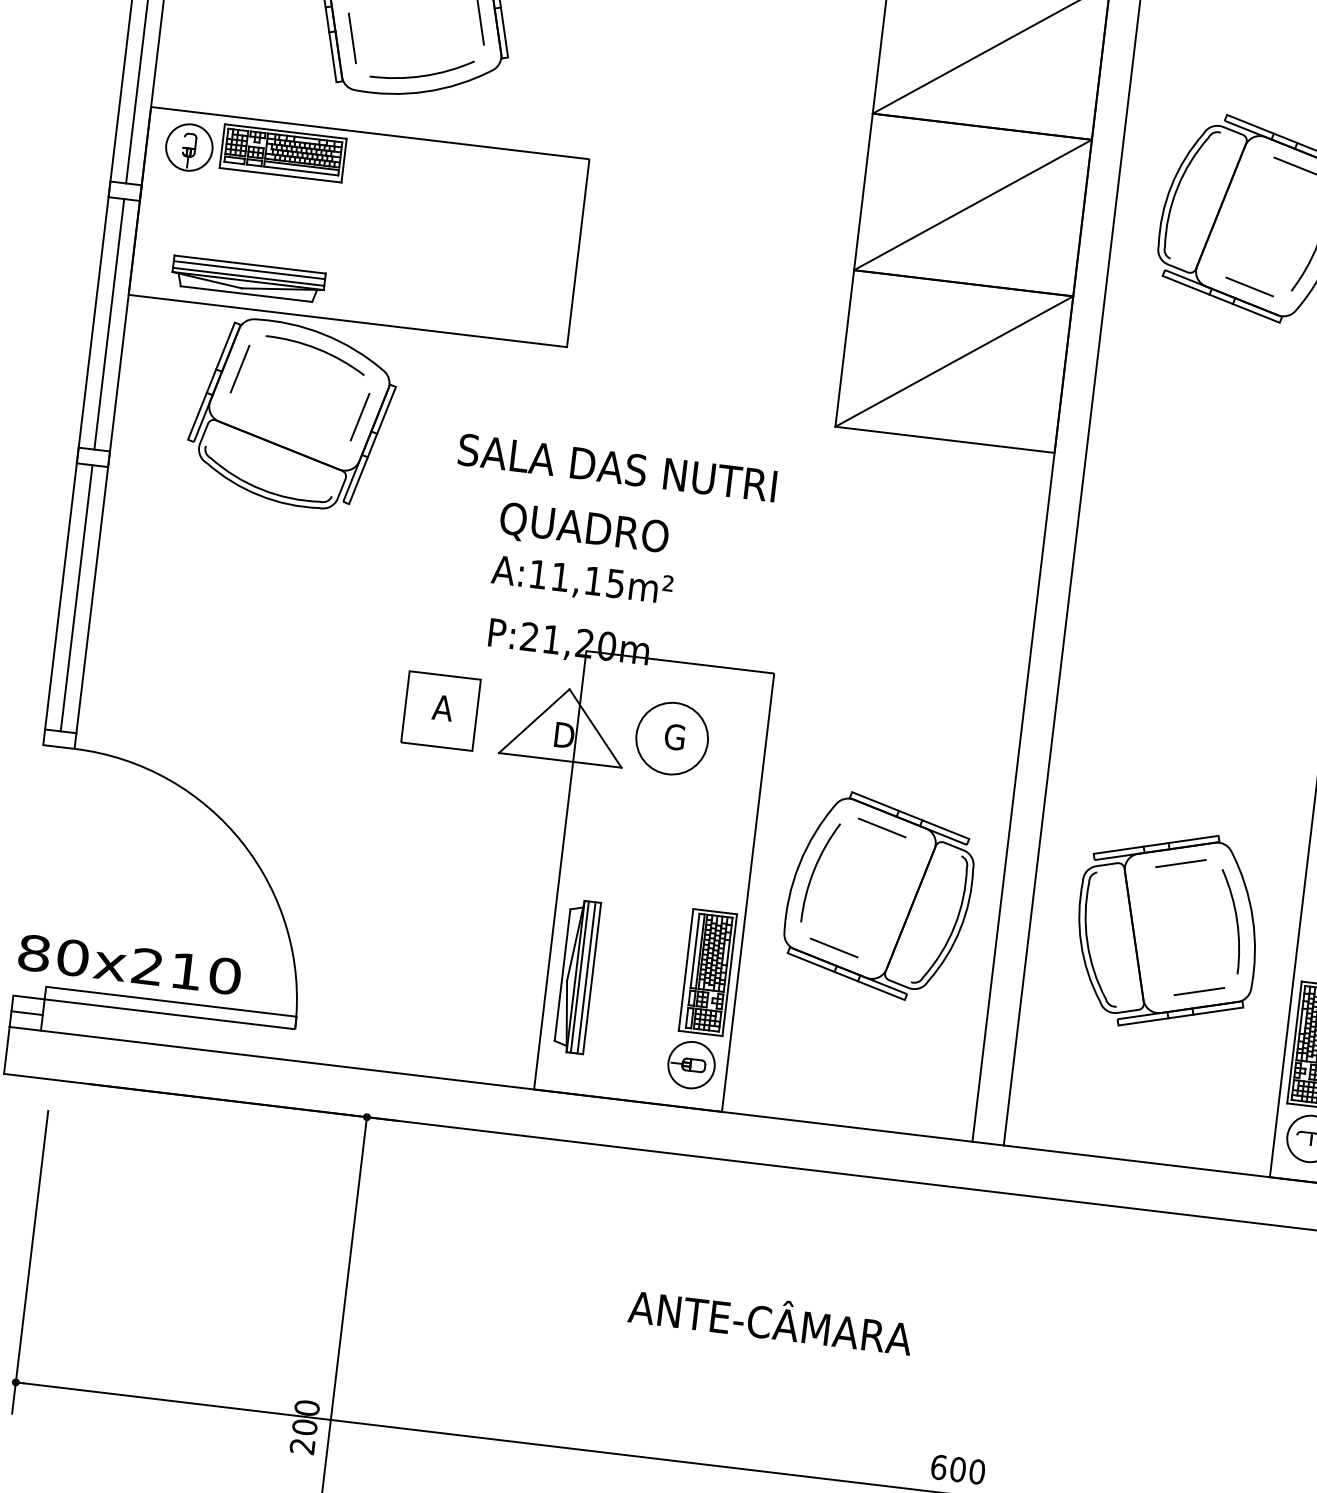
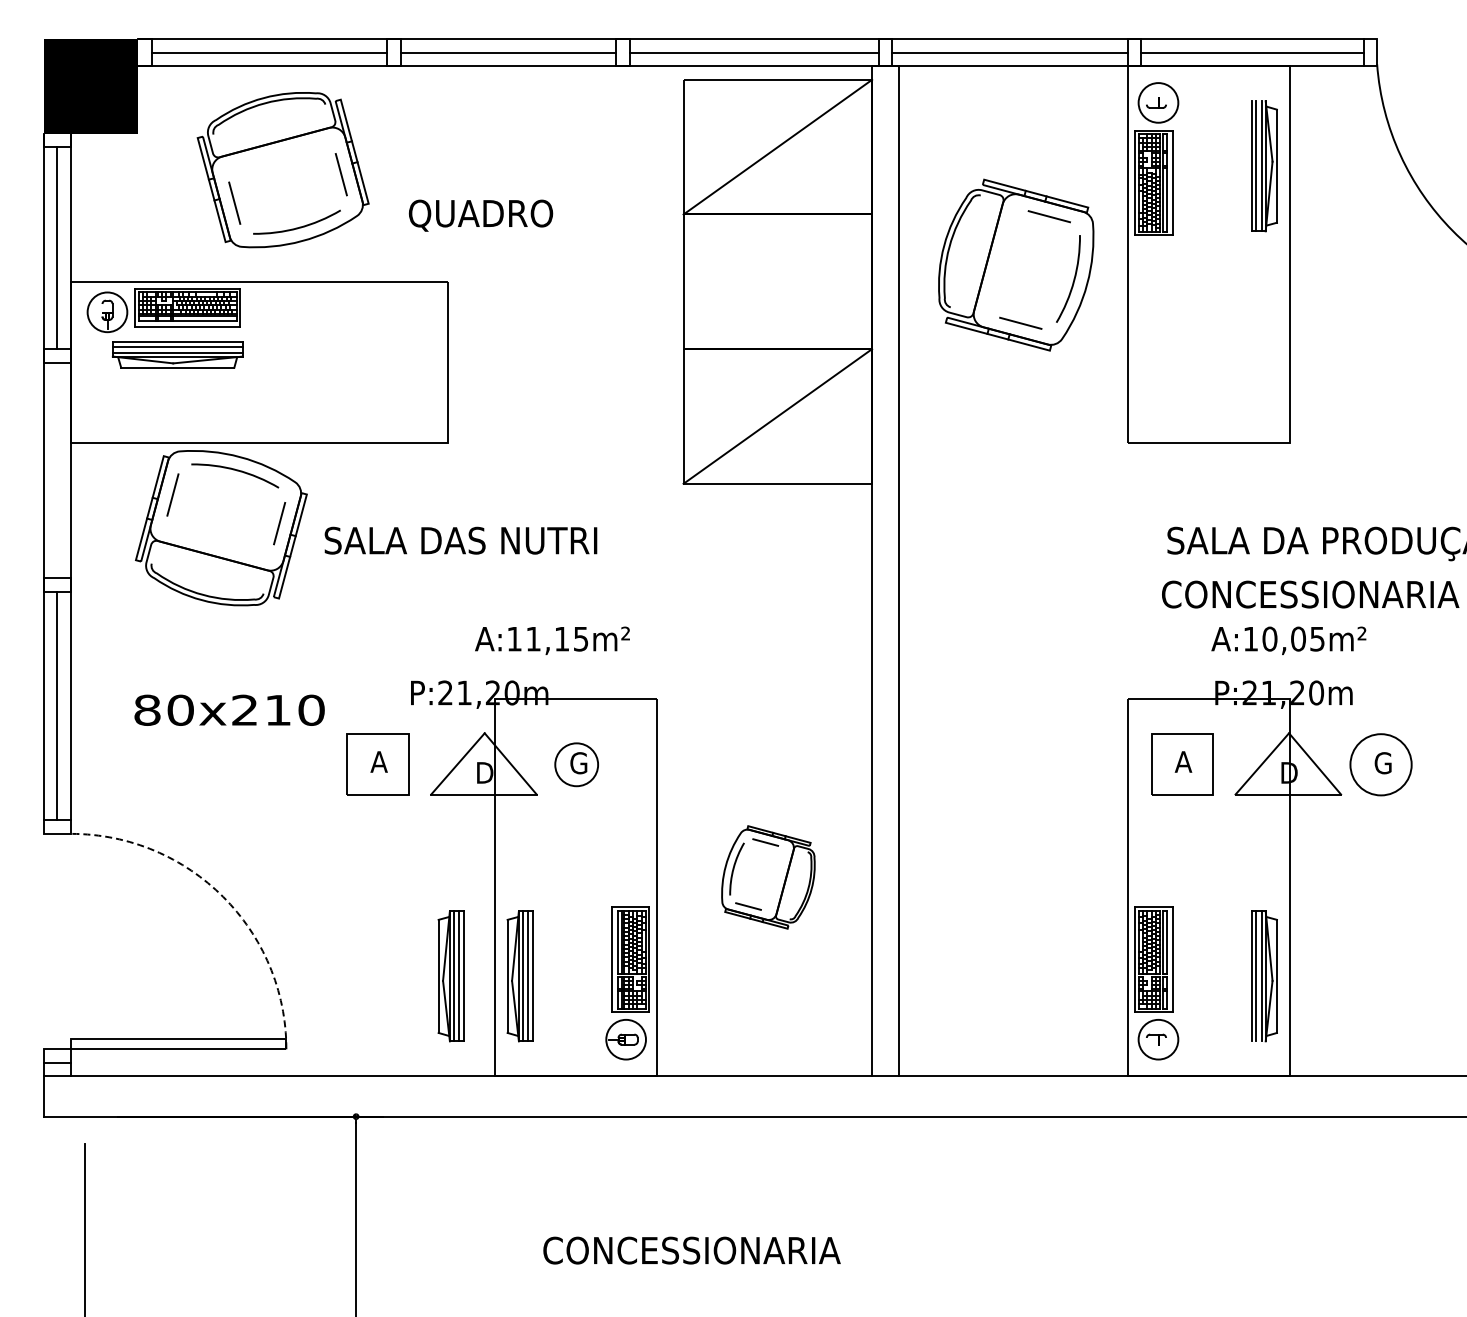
line: (972, 204) -> (777, 281), removed
part: (248, 278) -> (177, 354), moved
line: (109, 324) -> (57, 470), removed
text: (616, 467) -> (460, 540), moved
text: (583, 529) -> (480, 215), moved
text: (582, 581) -> (552, 640), moved
circle: (671, 738) -> (576, 764), size x0.7
arc: (243, 842) -> (223, 896), solid -> dashed
part: (879, 896) -> (768, 877), size x0.6
part: (1167, 930) -> (1016, 877), removed
text: (129, 963) -> (229, 709), moved
part: (496, 967) -> (450, 976), added
text: (726, 1313) -> (680, 1246), ANTE-CÂMARA -> CONCESSIONARIA

